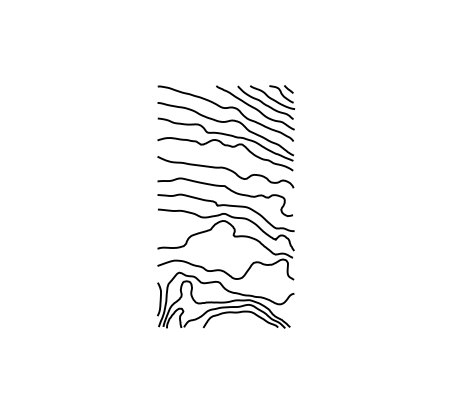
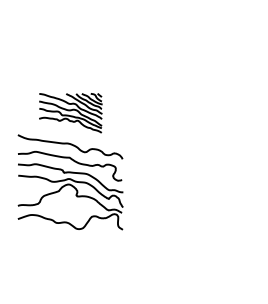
part: (226, 128) -> (70, 113), size x0.6
part: (225, 299) -> (70, 244), removed

